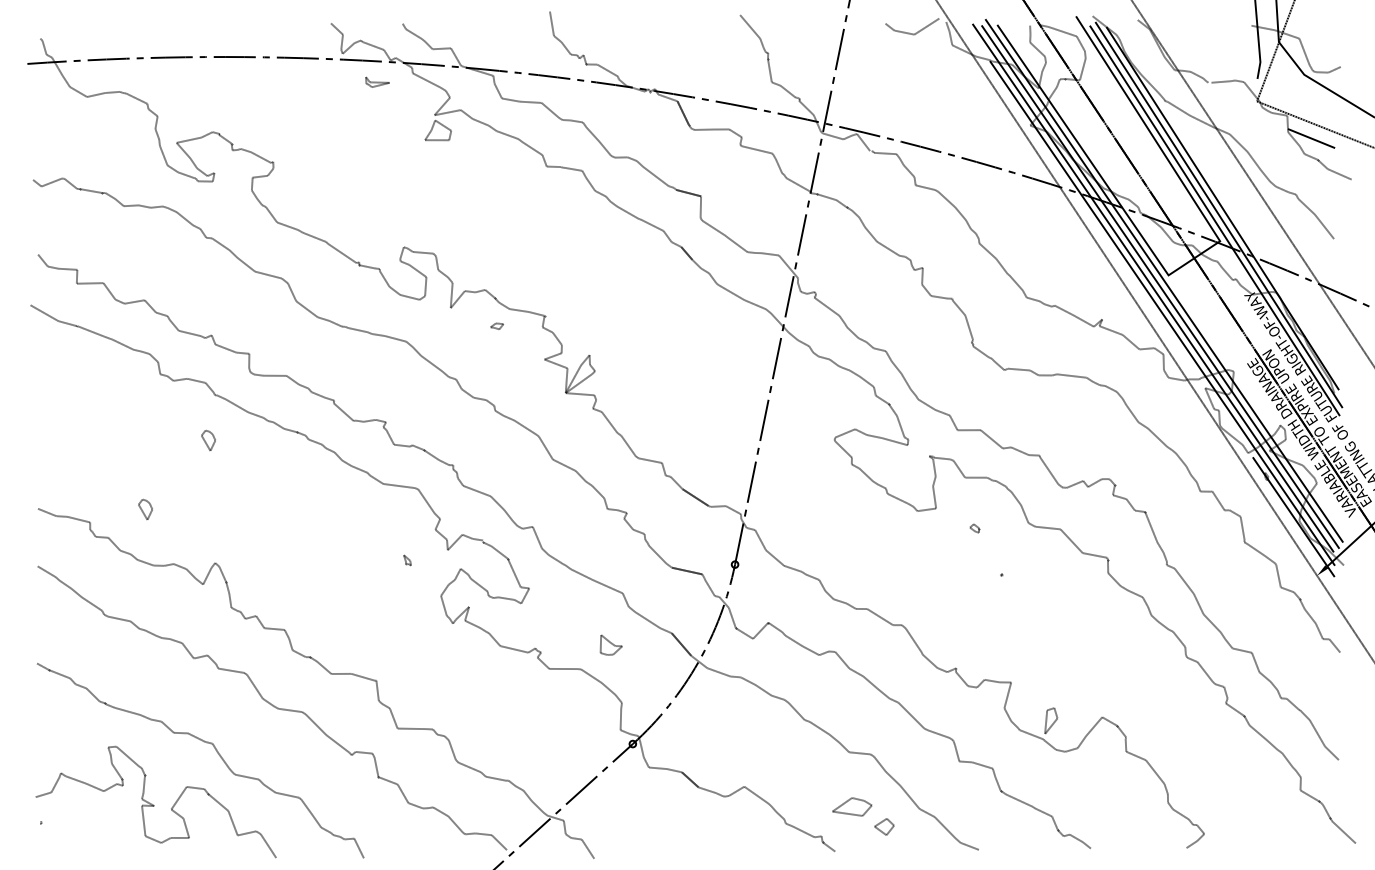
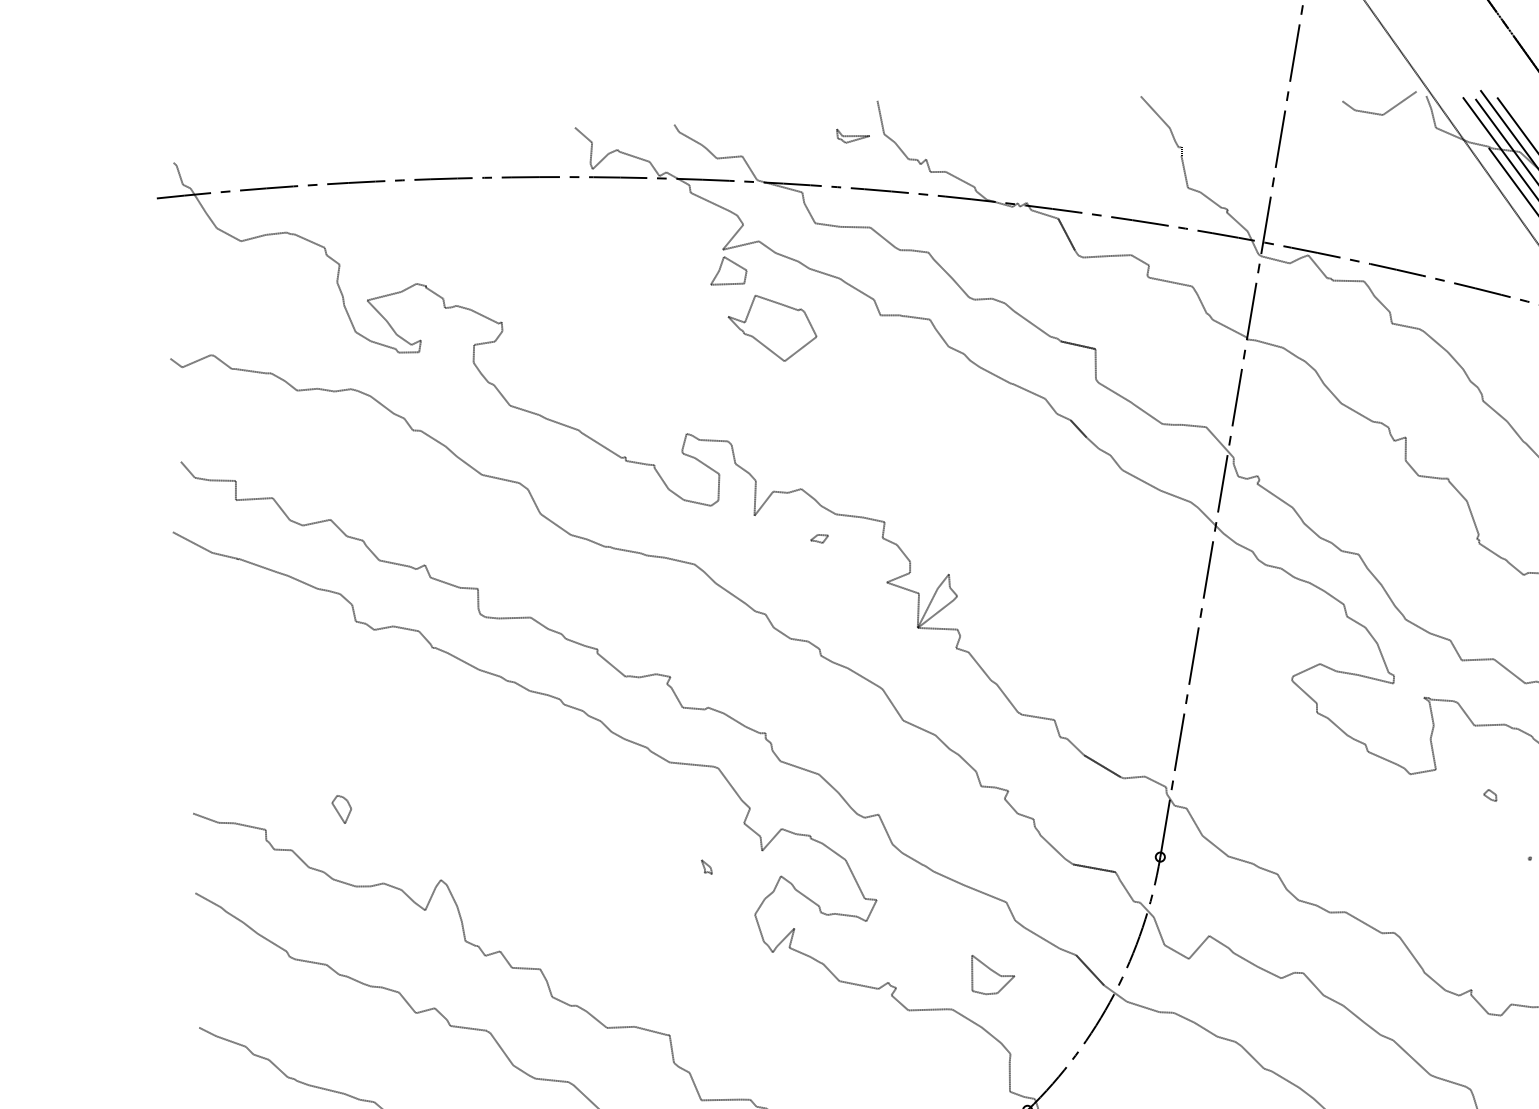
part: (377, 81) -> (853, 134), moved
part: (468, 172) -> (772, 327), added
part: (208, 439) -> (425, 709), removed
part: (611, 644) -> (993, 973), size x1.43

